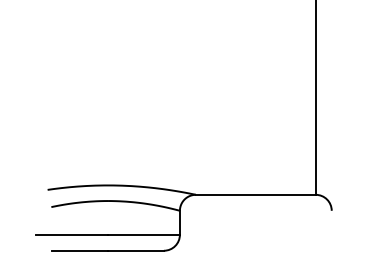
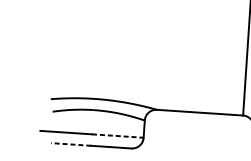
line: (143, 234) -> (117, 135), solid -> dashed
line: (80, 250) -> (71, 144), solid -> dashed

